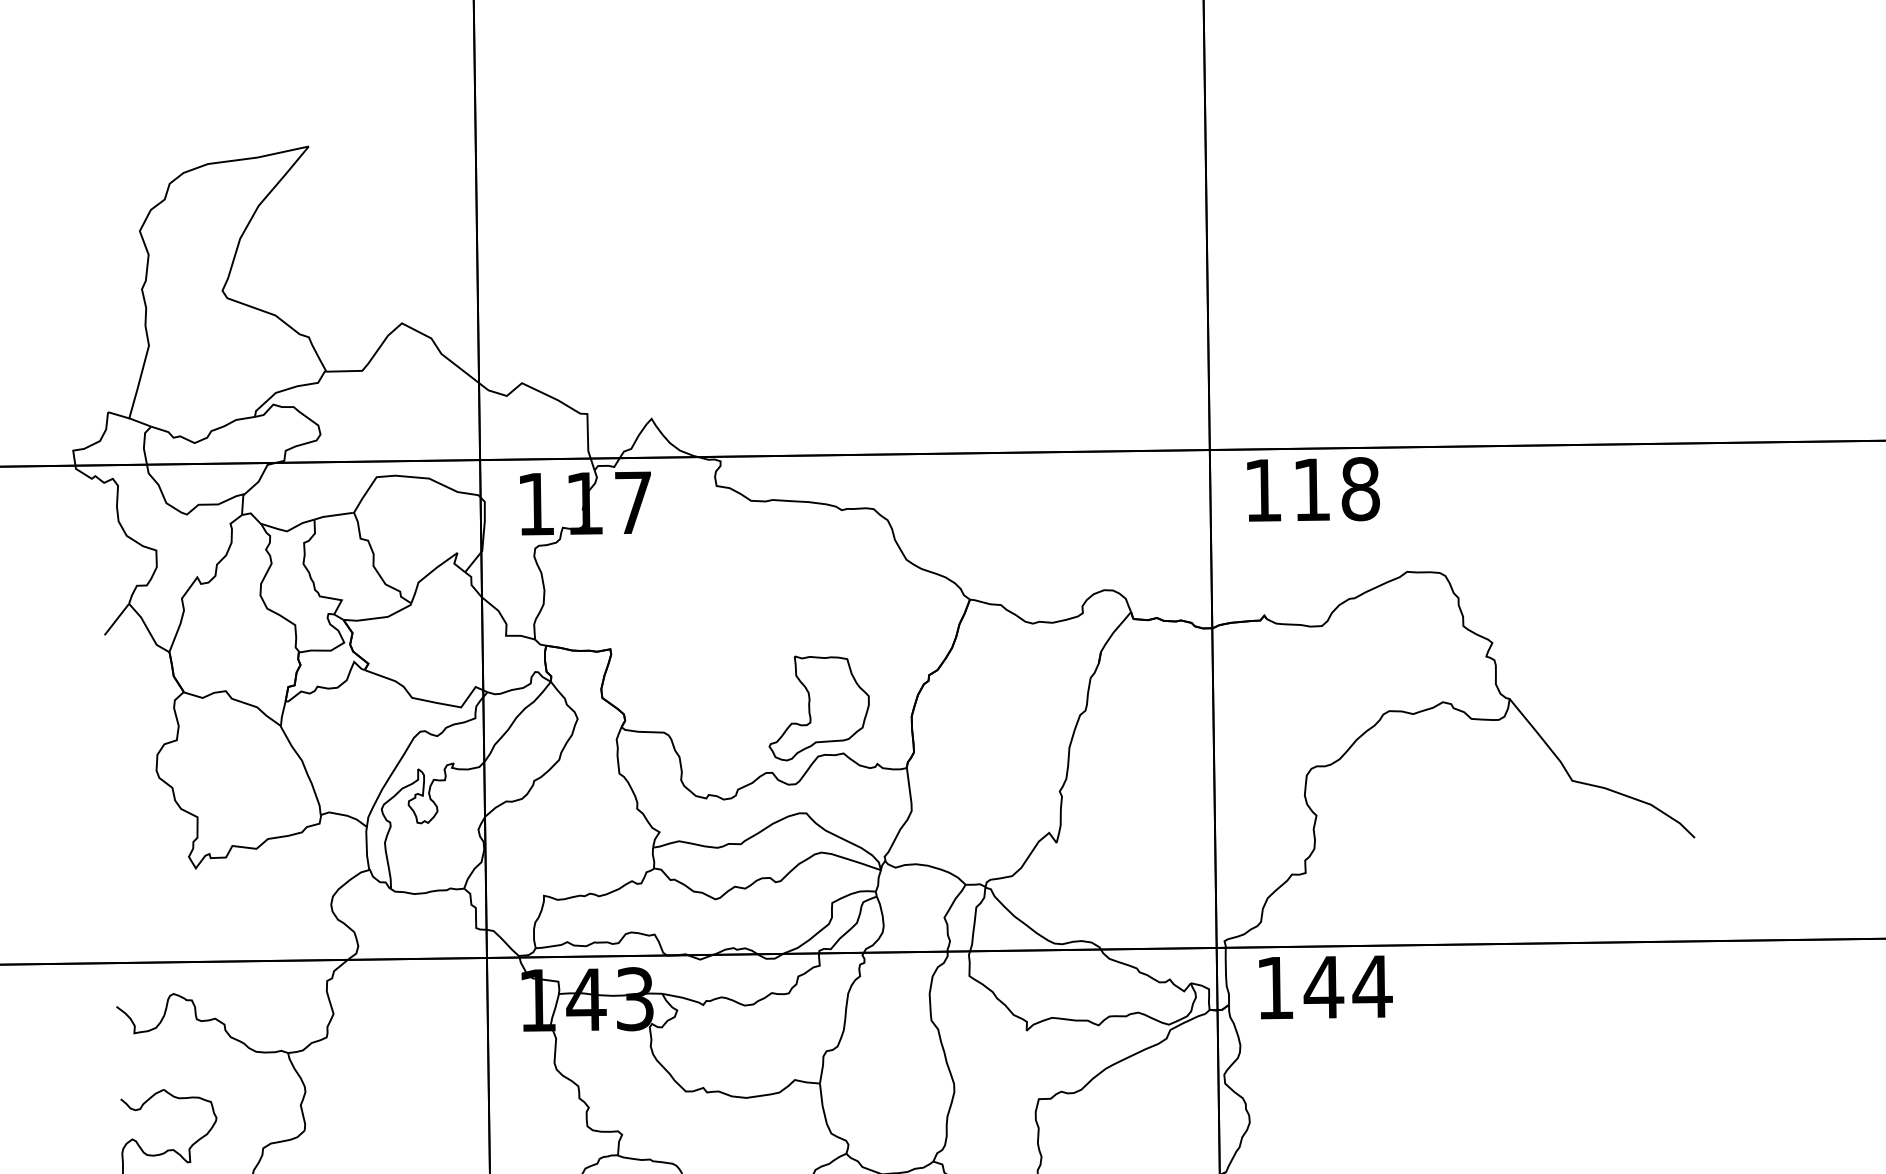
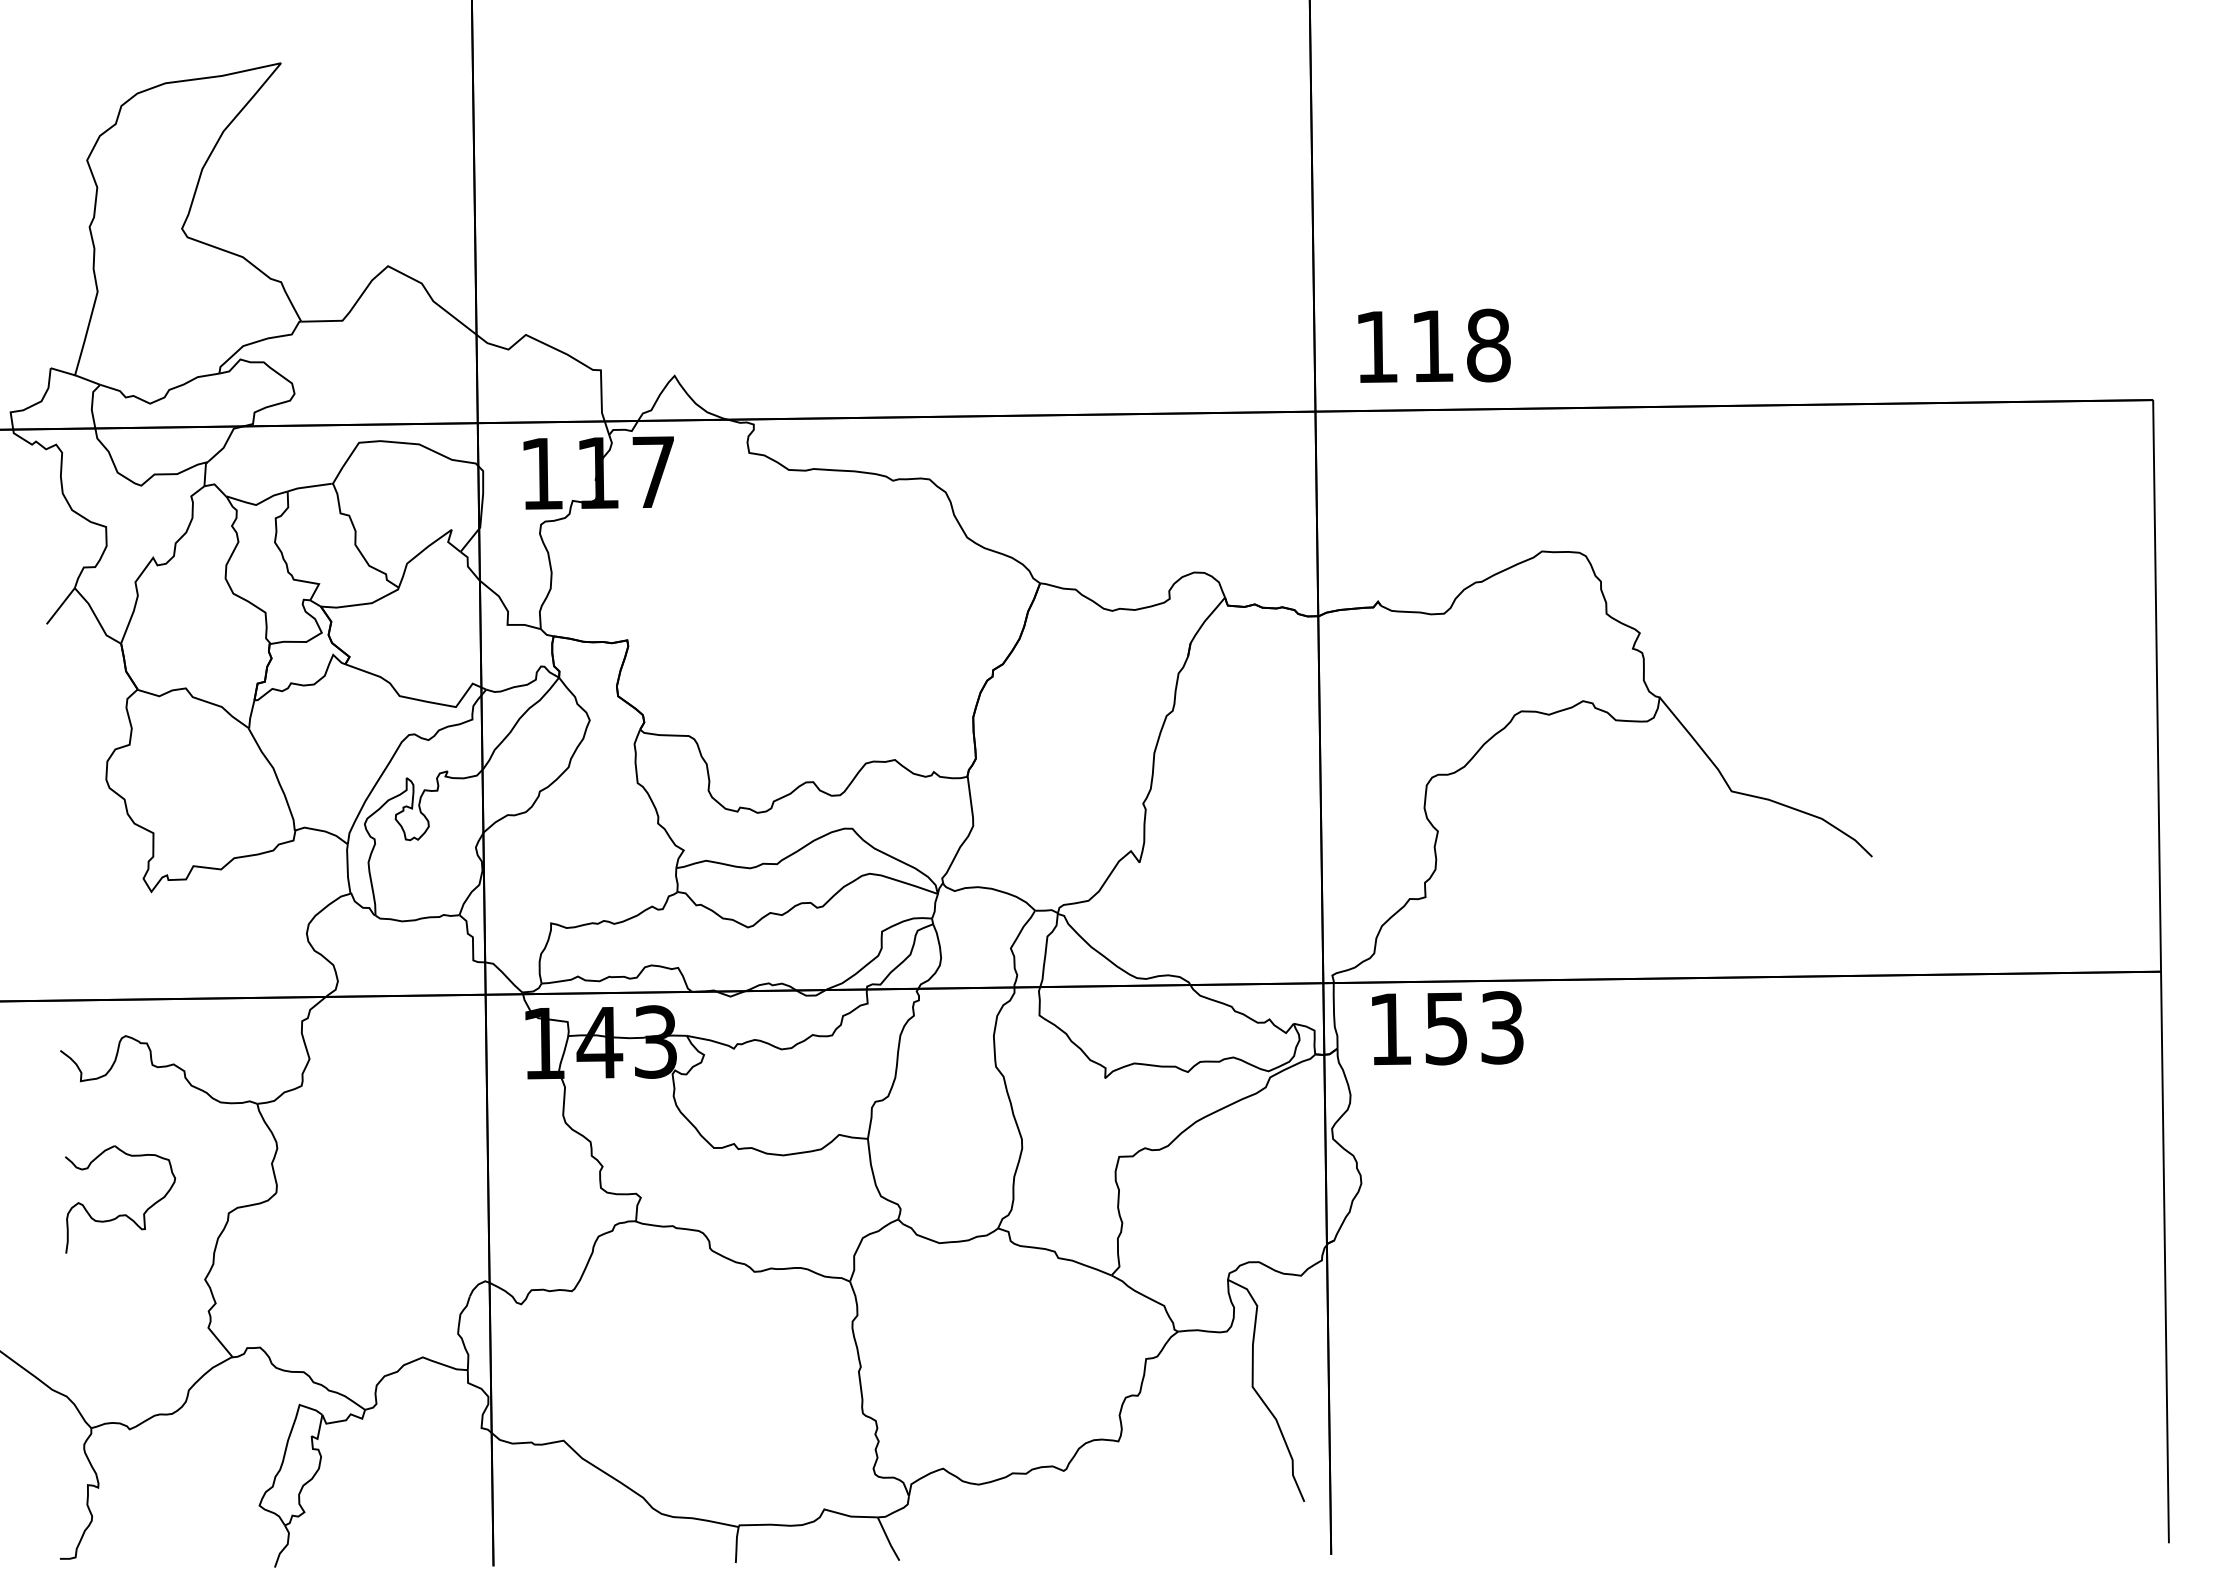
text: (1313, 489) -> (1434, 345), moved
part: (818, 707) -> (866, 707), removed
text: (1348, 987) -> (1474, 1028), 144 -> 153

